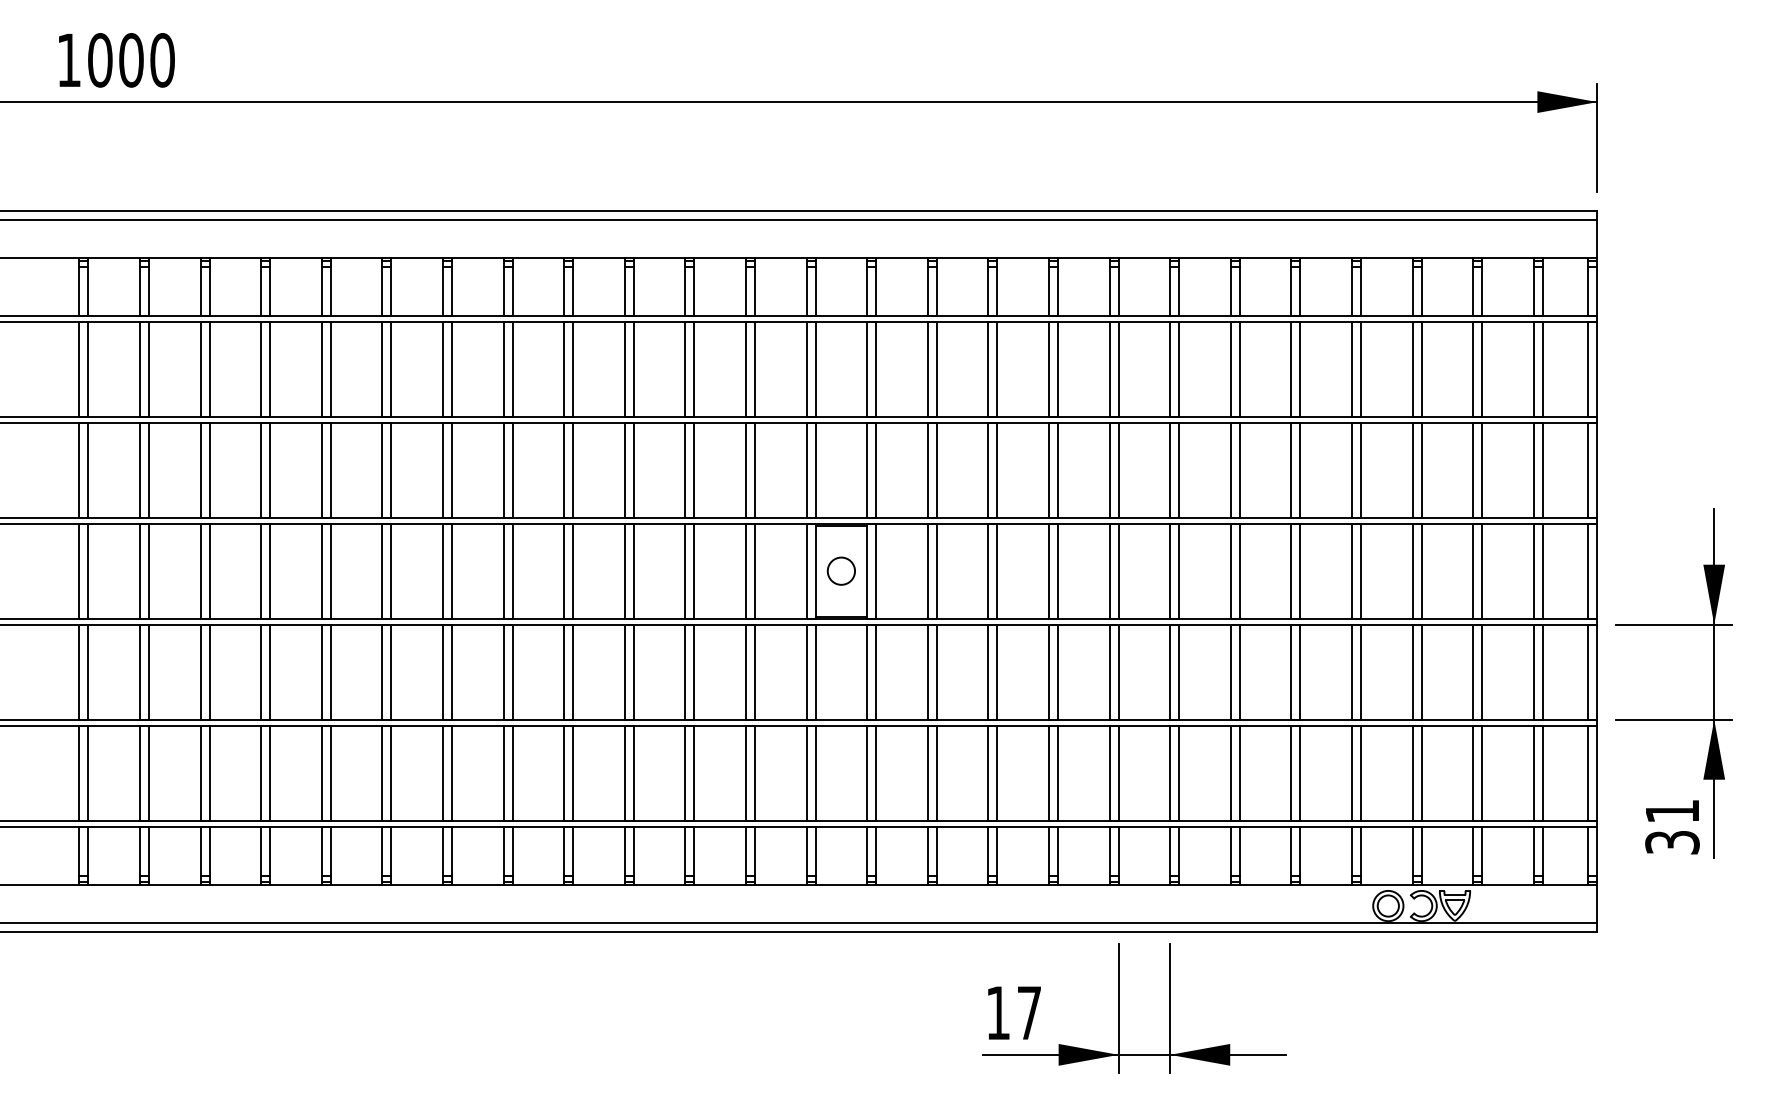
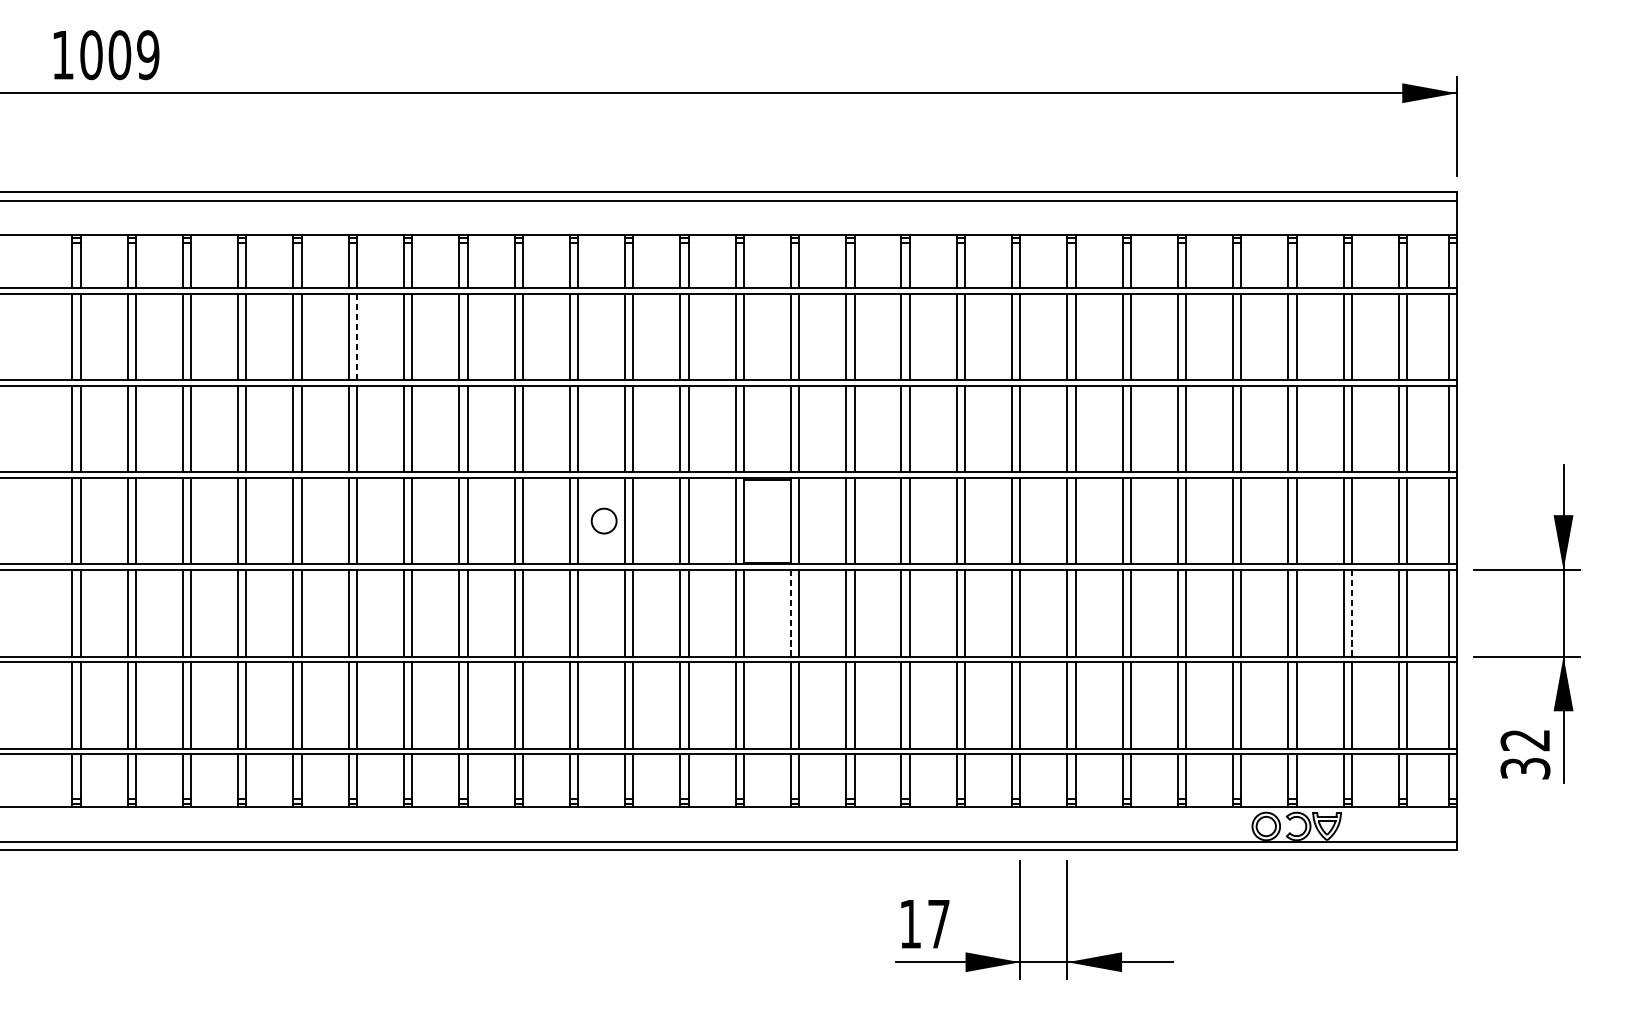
text: (162, 60) -> (148, 55), 1000 -> 1009
line: (391, 369) -> (357, 337), solid -> dashed
circle: (840, 570) -> (603, 520), moved
line: (867, 672) -> (791, 613), solid -> dashed
line: (1482, 672) -> (1352, 613), solid -> dashed
text: (1671, 811) -> (1524, 740), 31 -> 32

